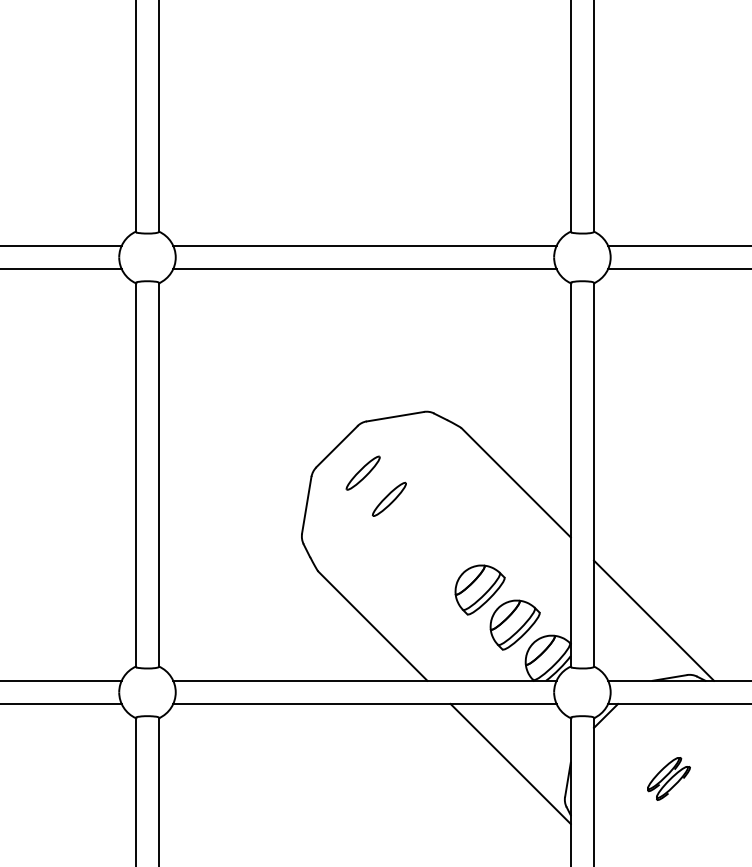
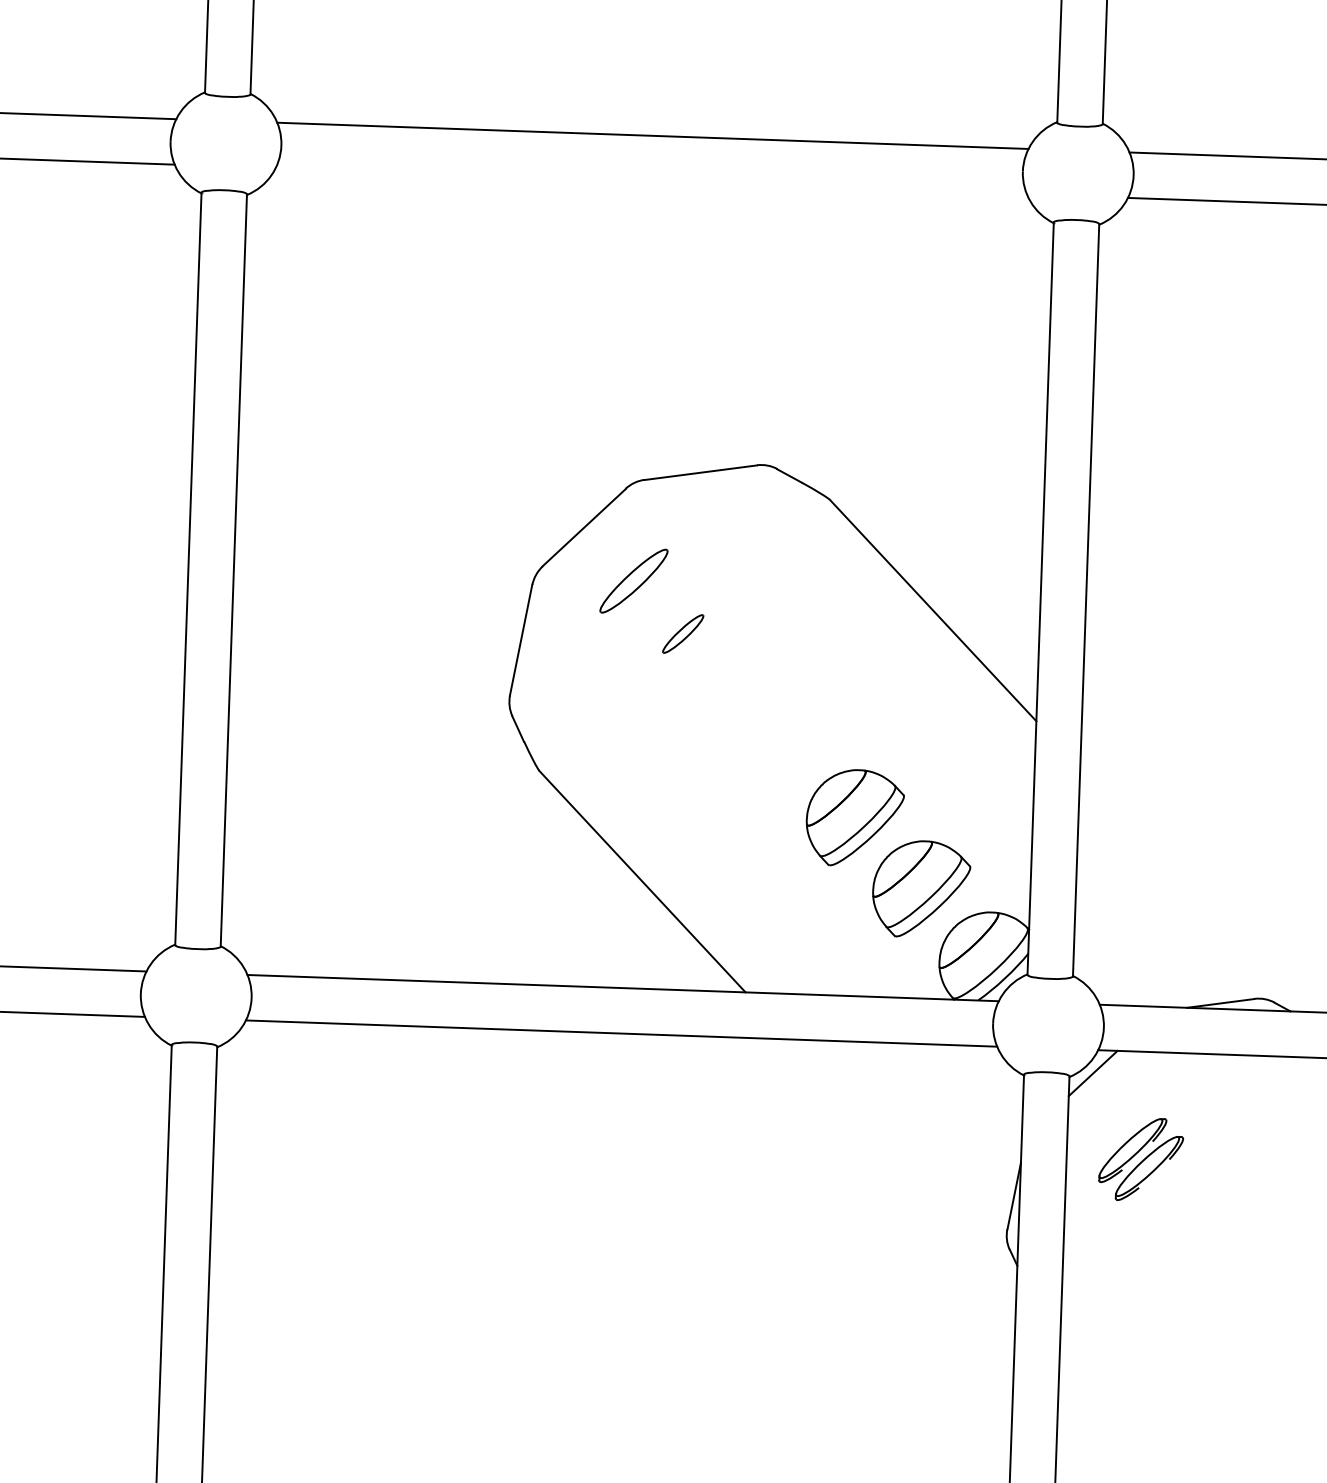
line: (364, 269) -> (650, 182), removed
part: (388, 498) -> (681, 632), size x0.6
line: (654, 620) -> (1194, 889), removed
line: (510, 763) -> (902, 1160), removed
part: (668, 778) -> (1140, 1158), moved

